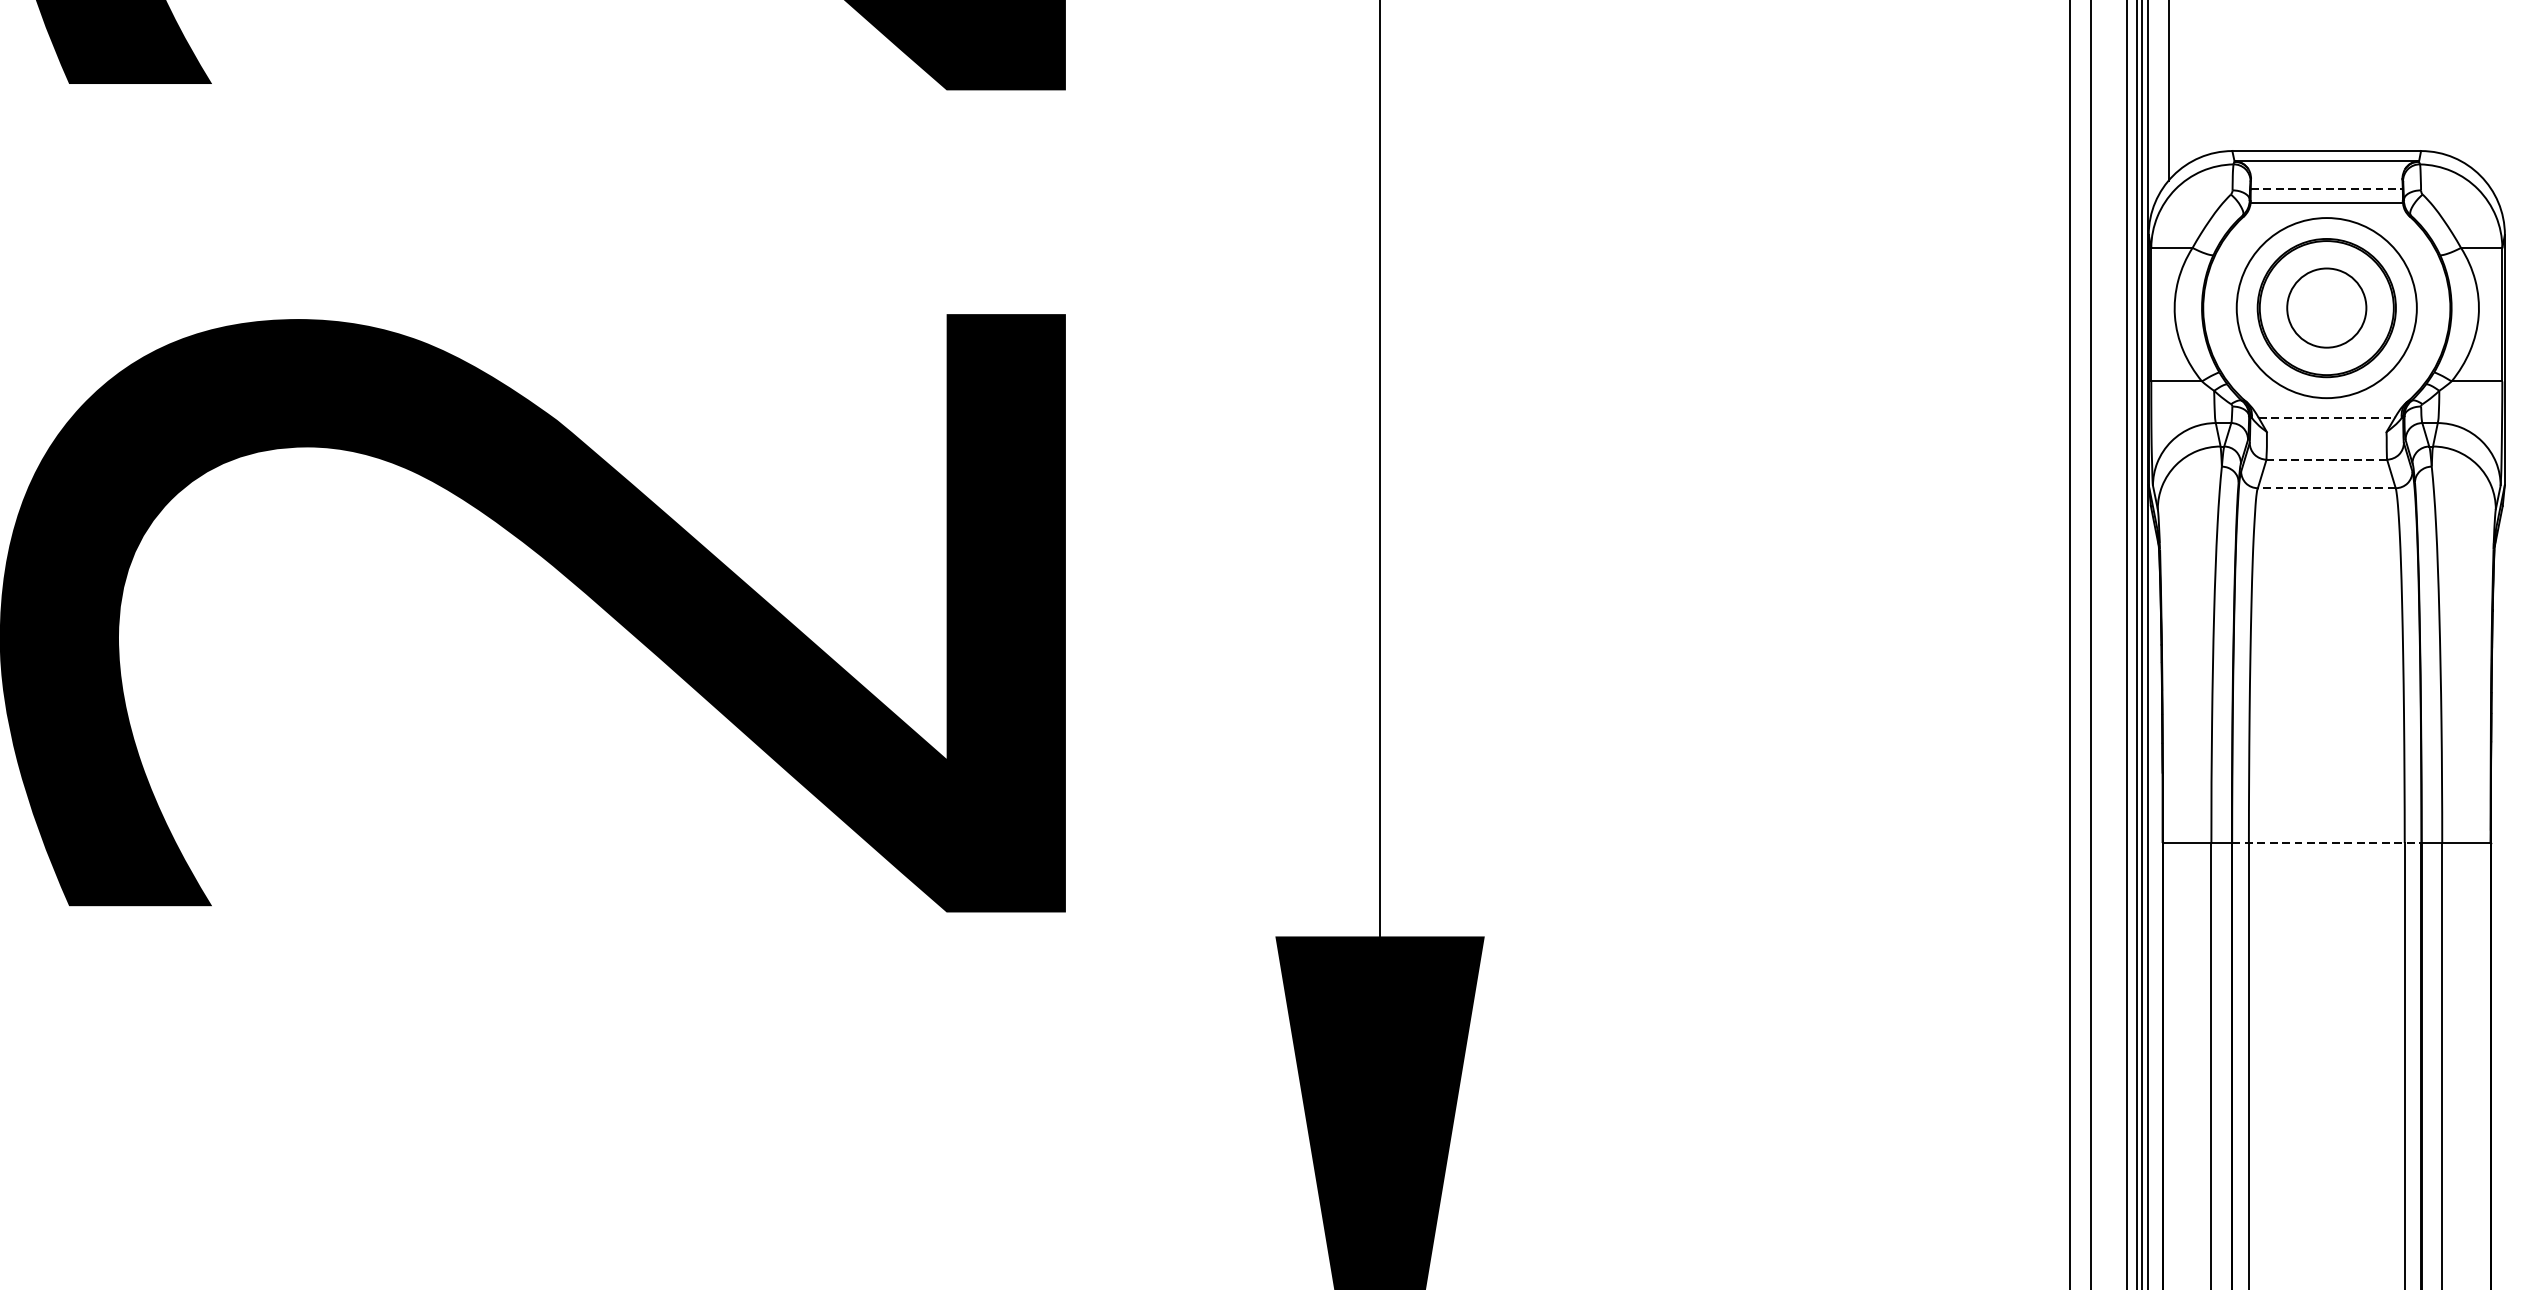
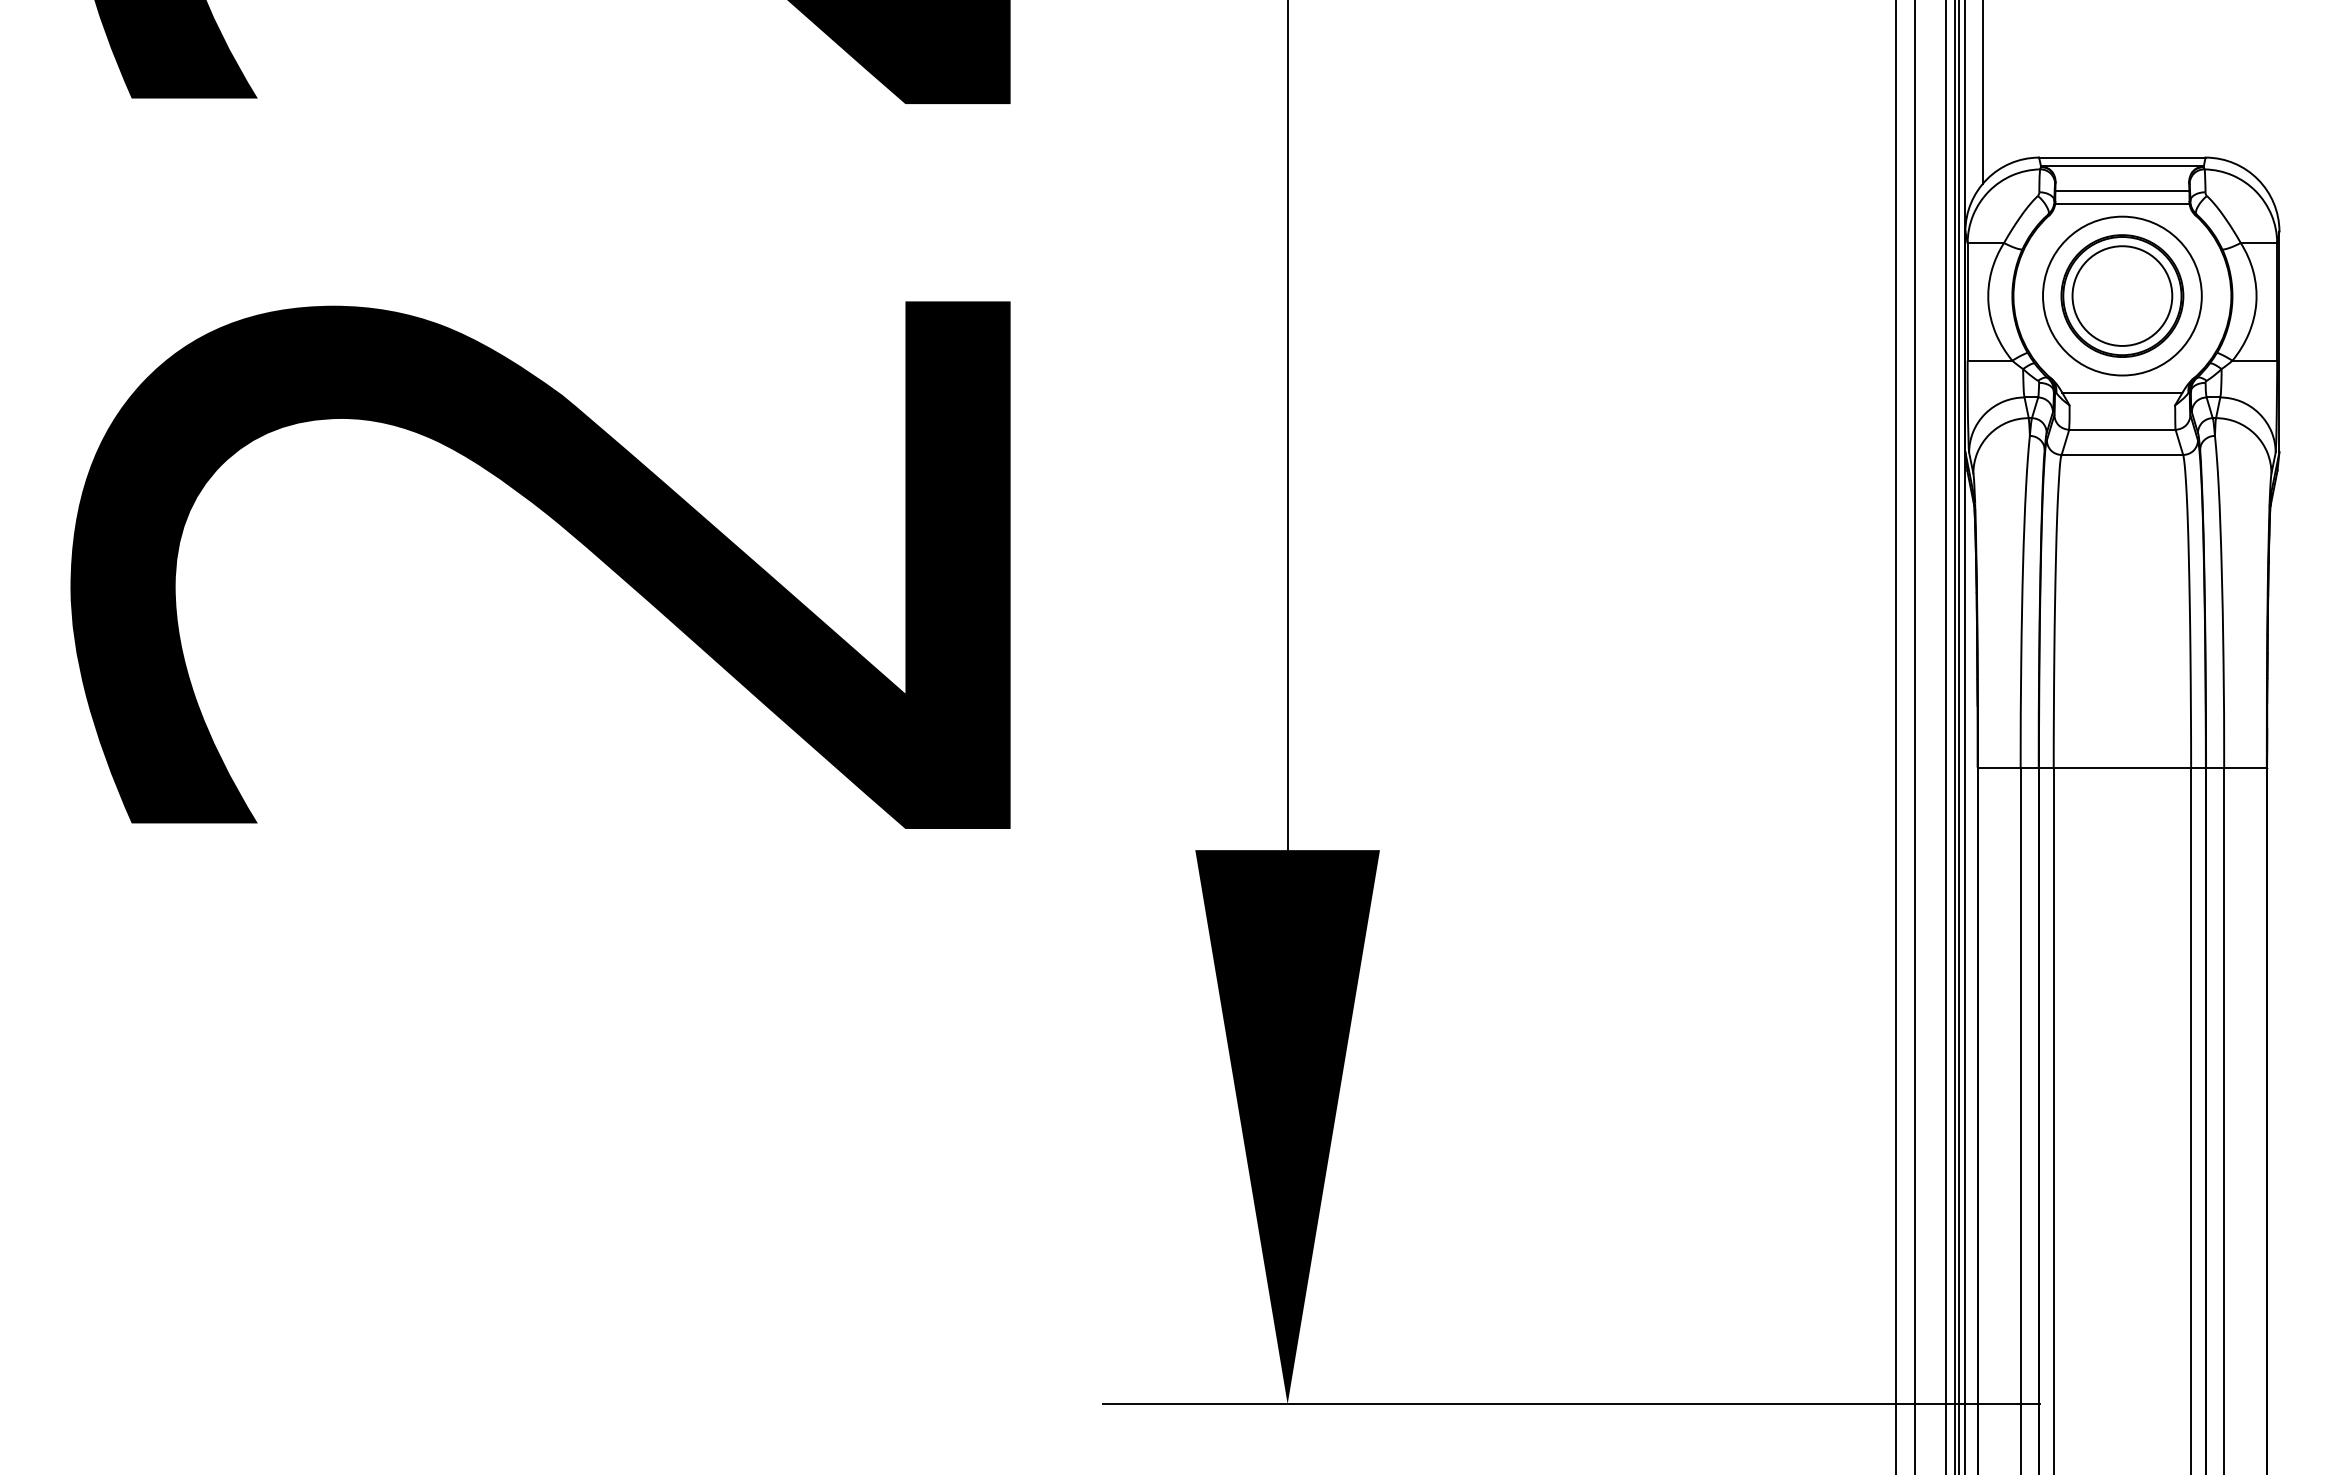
line: (2326, 189) -> (2122, 191), dashed -> solid
circle: (2326, 307) -> (2122, 295), size x1.43
line: (2326, 417) -> (2122, 392), dashed -> solid
line: (2326, 459) -> (2122, 429), dashed -> solid
line: (2326, 487) -> (2122, 454), dashed -> solid
line: (2326, 842) -> (2122, 767), dashed -> solid

